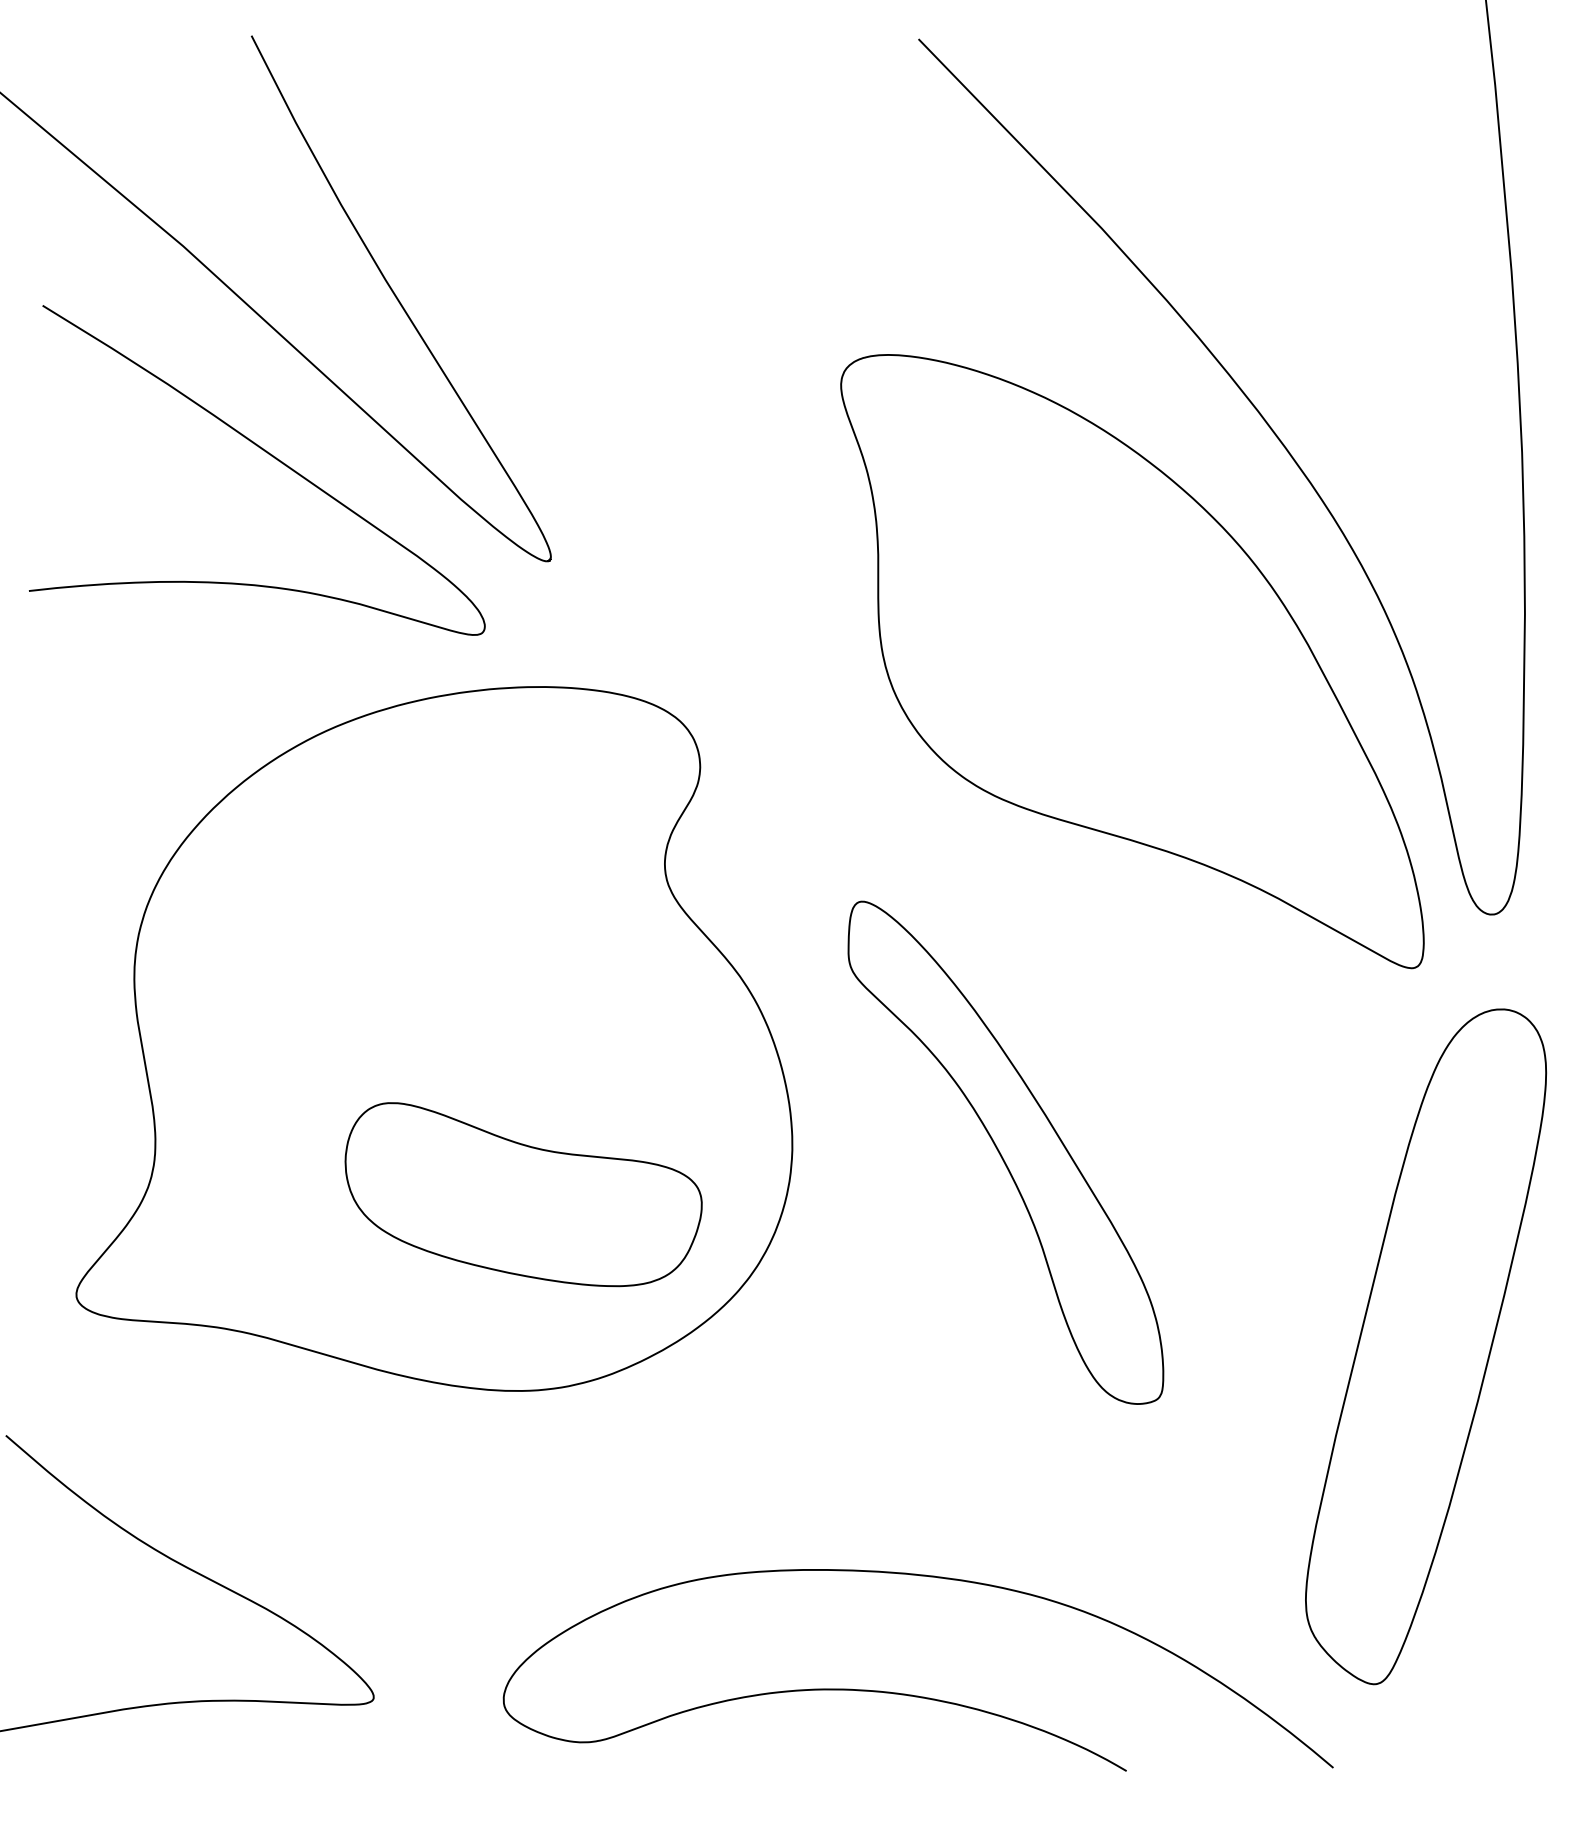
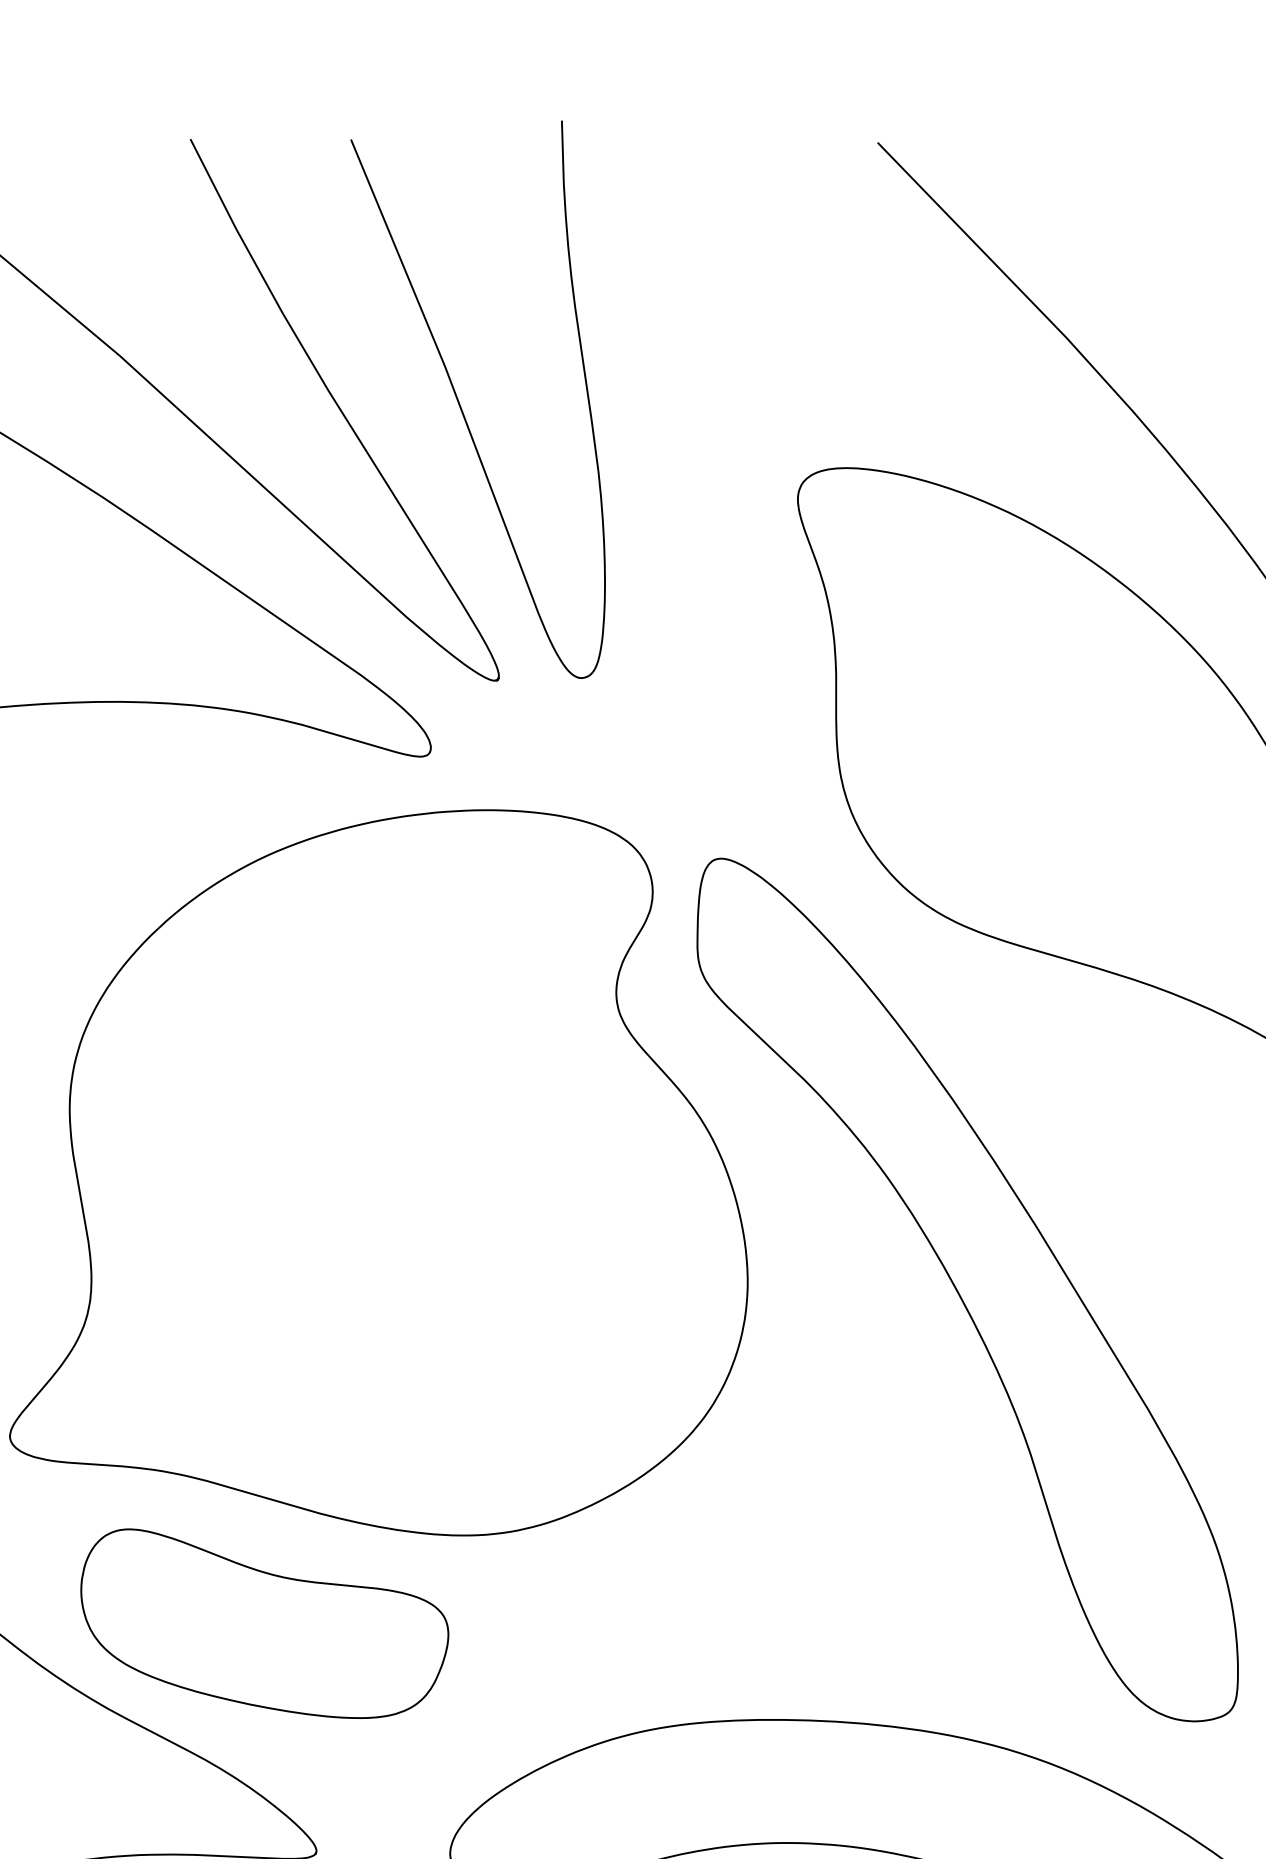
curve: (513, 292) -> (460, 403), added
part: (1005, 1152) -> (967, 1289), size x1.67
part: (523, 1194) -> (264, 1623), moved

